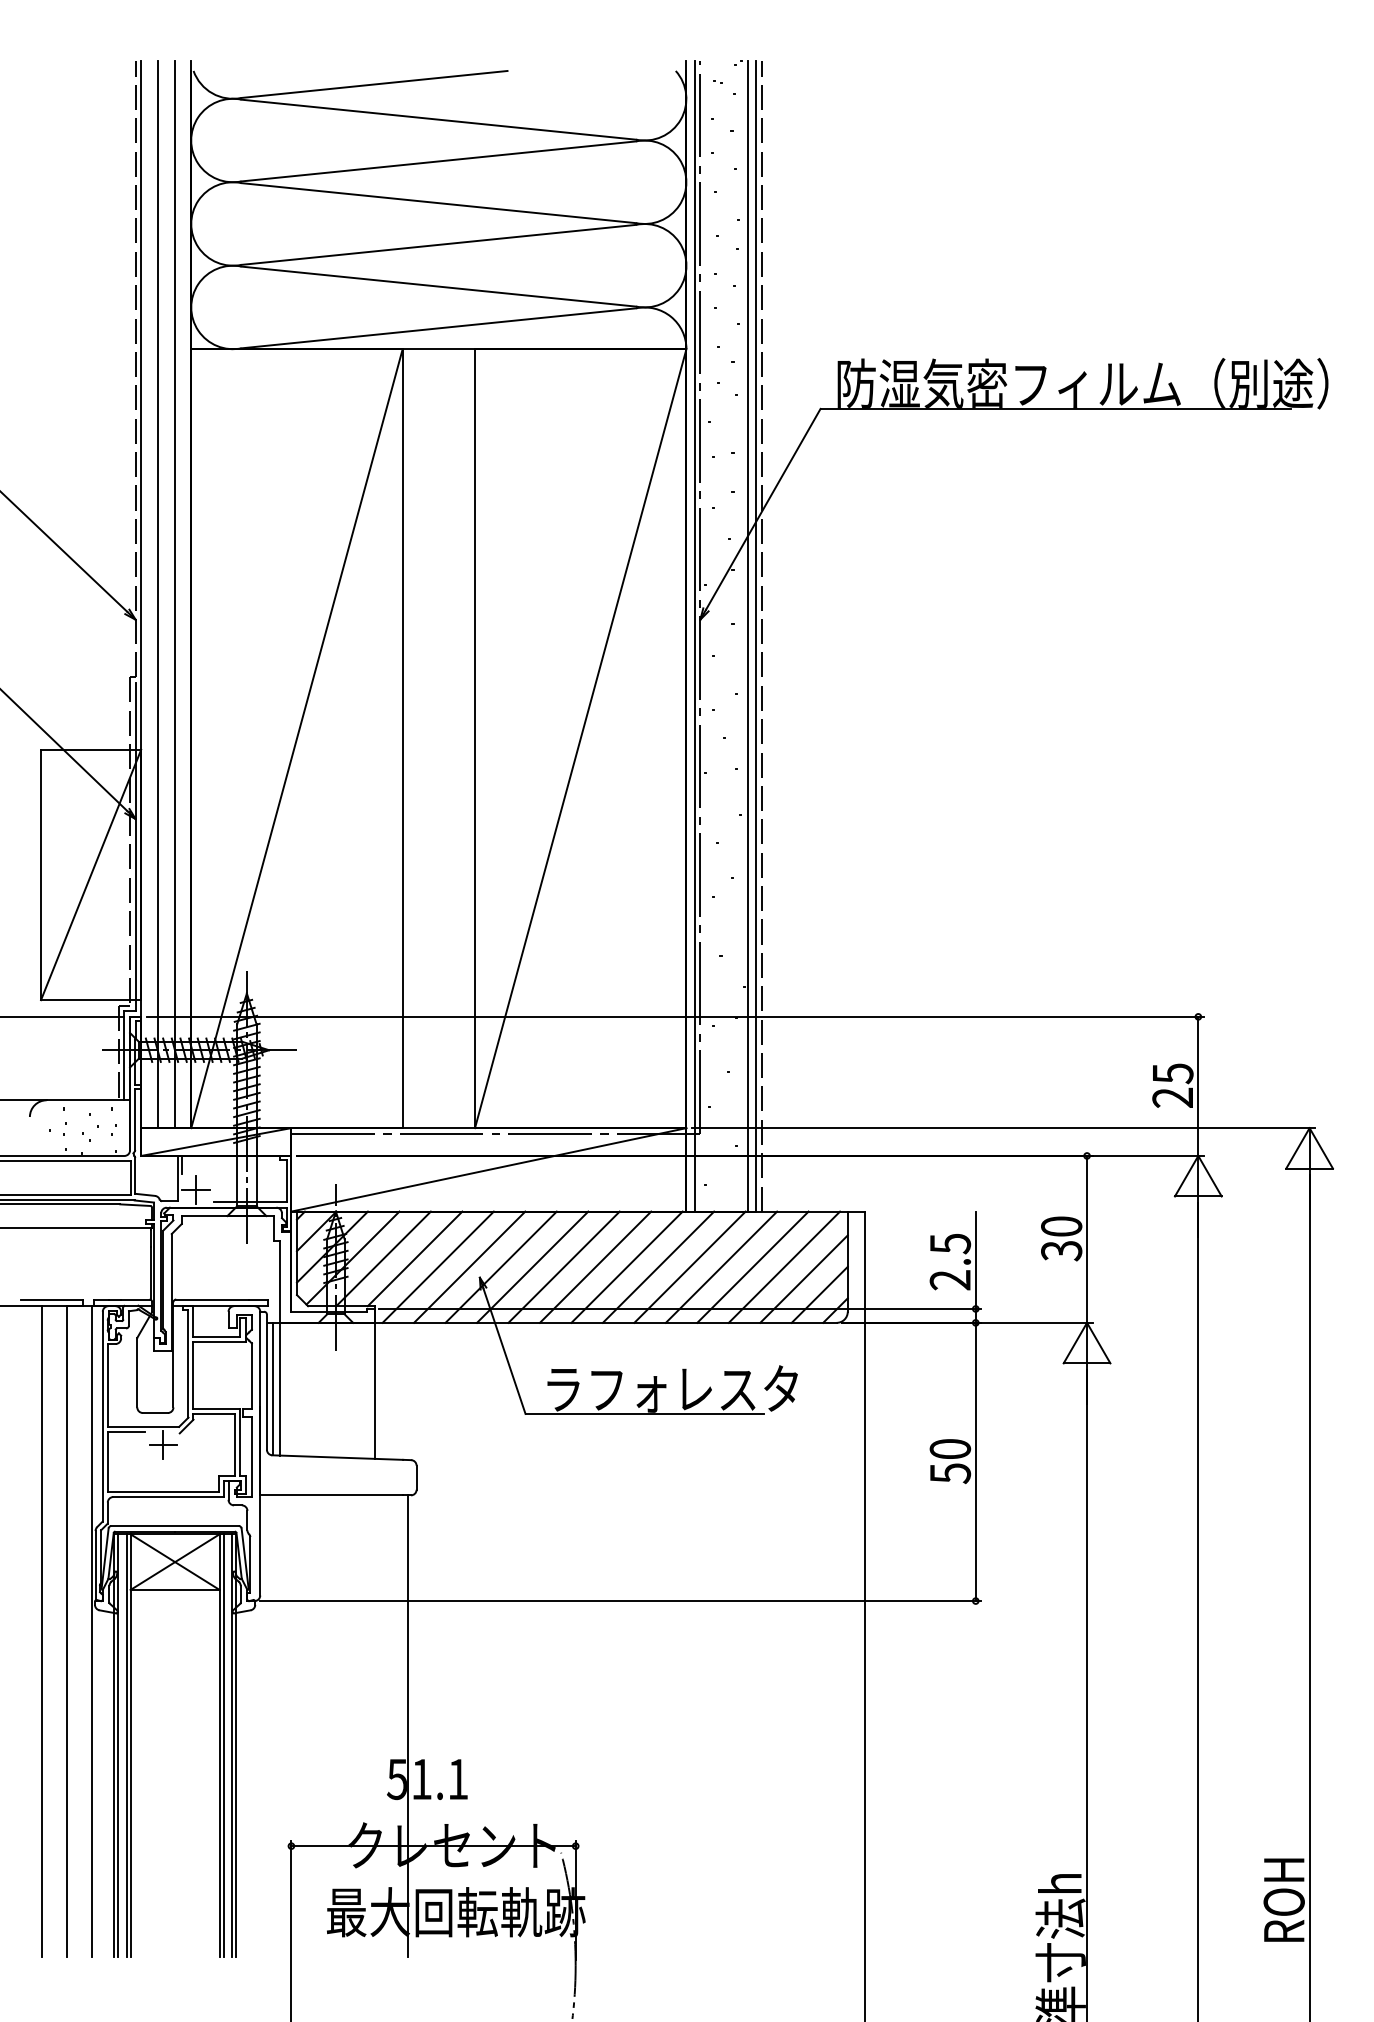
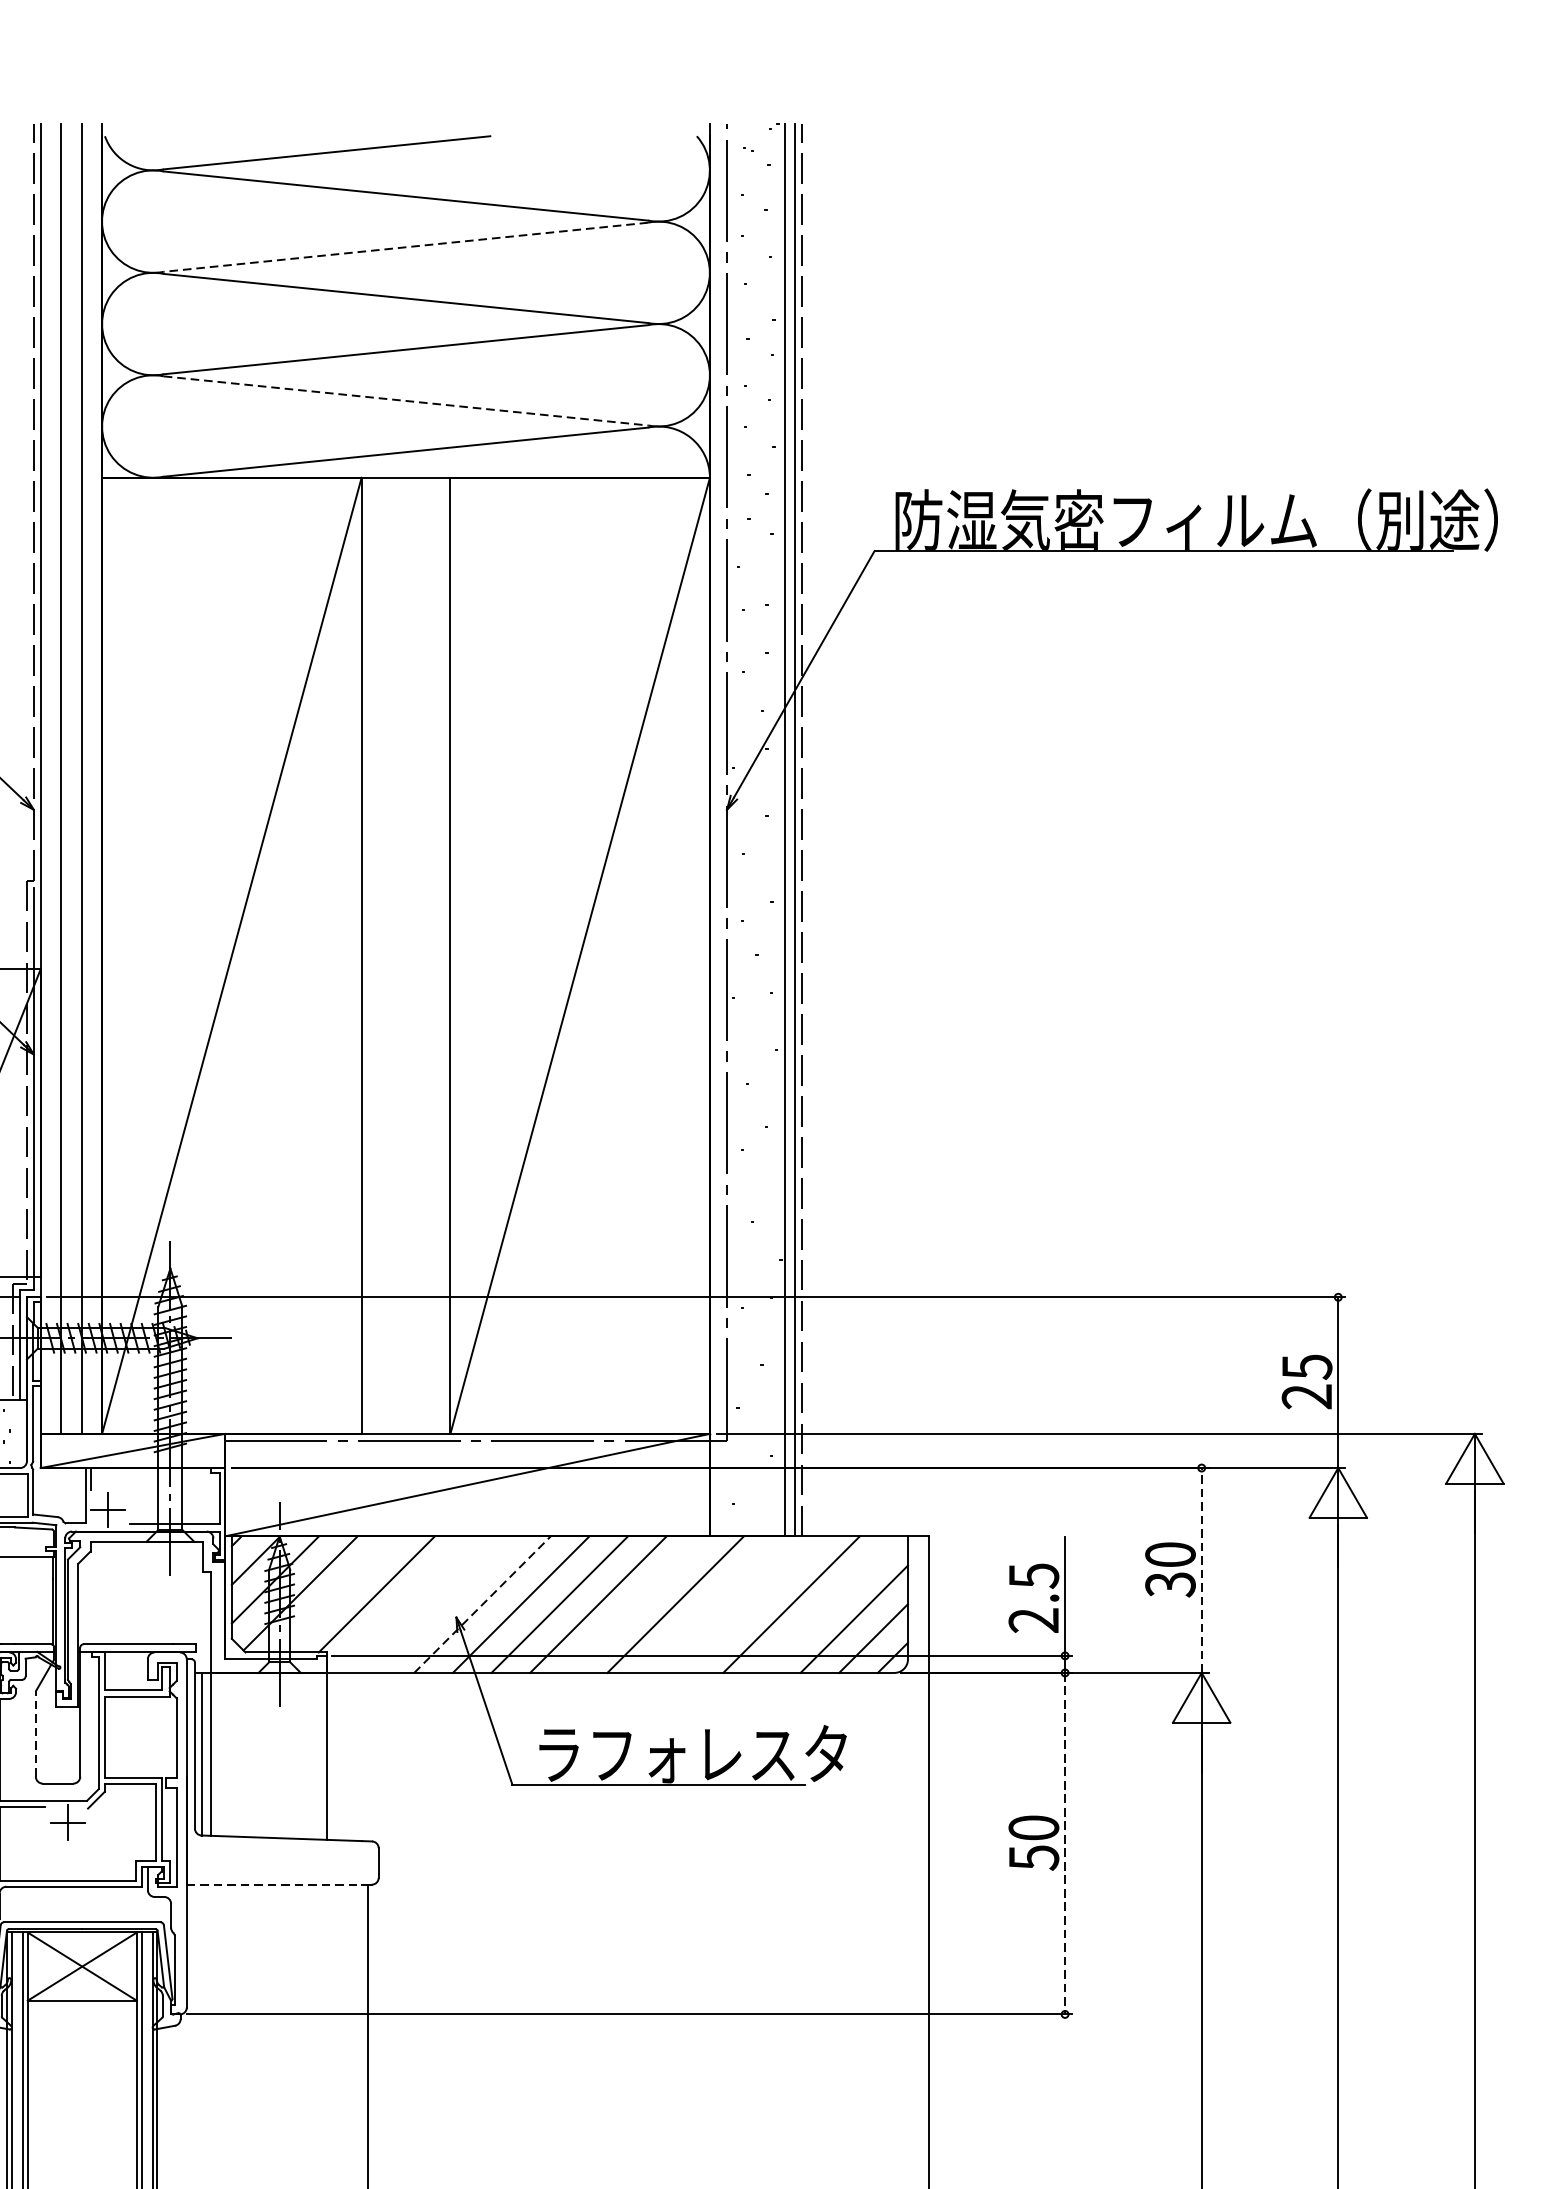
line: (438, 161) -> (405, 247), solid -> dashed
line: (439, 286) -> (406, 400), solid -> dashed
line: (694, 635) -> (719, 829), removed
line: (1087, 1238) -> (1202, 1569), solid -> dashed
line: (383, 1258) -> (338, 1593), removed
line: (437, 1266) -> (404, 1603), removed
line: (469, 1266) -> (443, 1603), removed
line: (626, 1266) -> (636, 1603), removed
line: (689, 1266) -> (713, 1603), removed
line: (721, 1266) -> (752, 1603), removed
line: (784, 1266) -> (830, 1603), removed
line: (501, 1267) -> (482, 1604), solid -> dashed
line: (137, 1372) -> (36, 1733), solid -> dashed
line: (975, 1462) -> (1064, 1844), solid -> dashed
line: (332, 1495) -> (275, 1884), solid -> dashed

